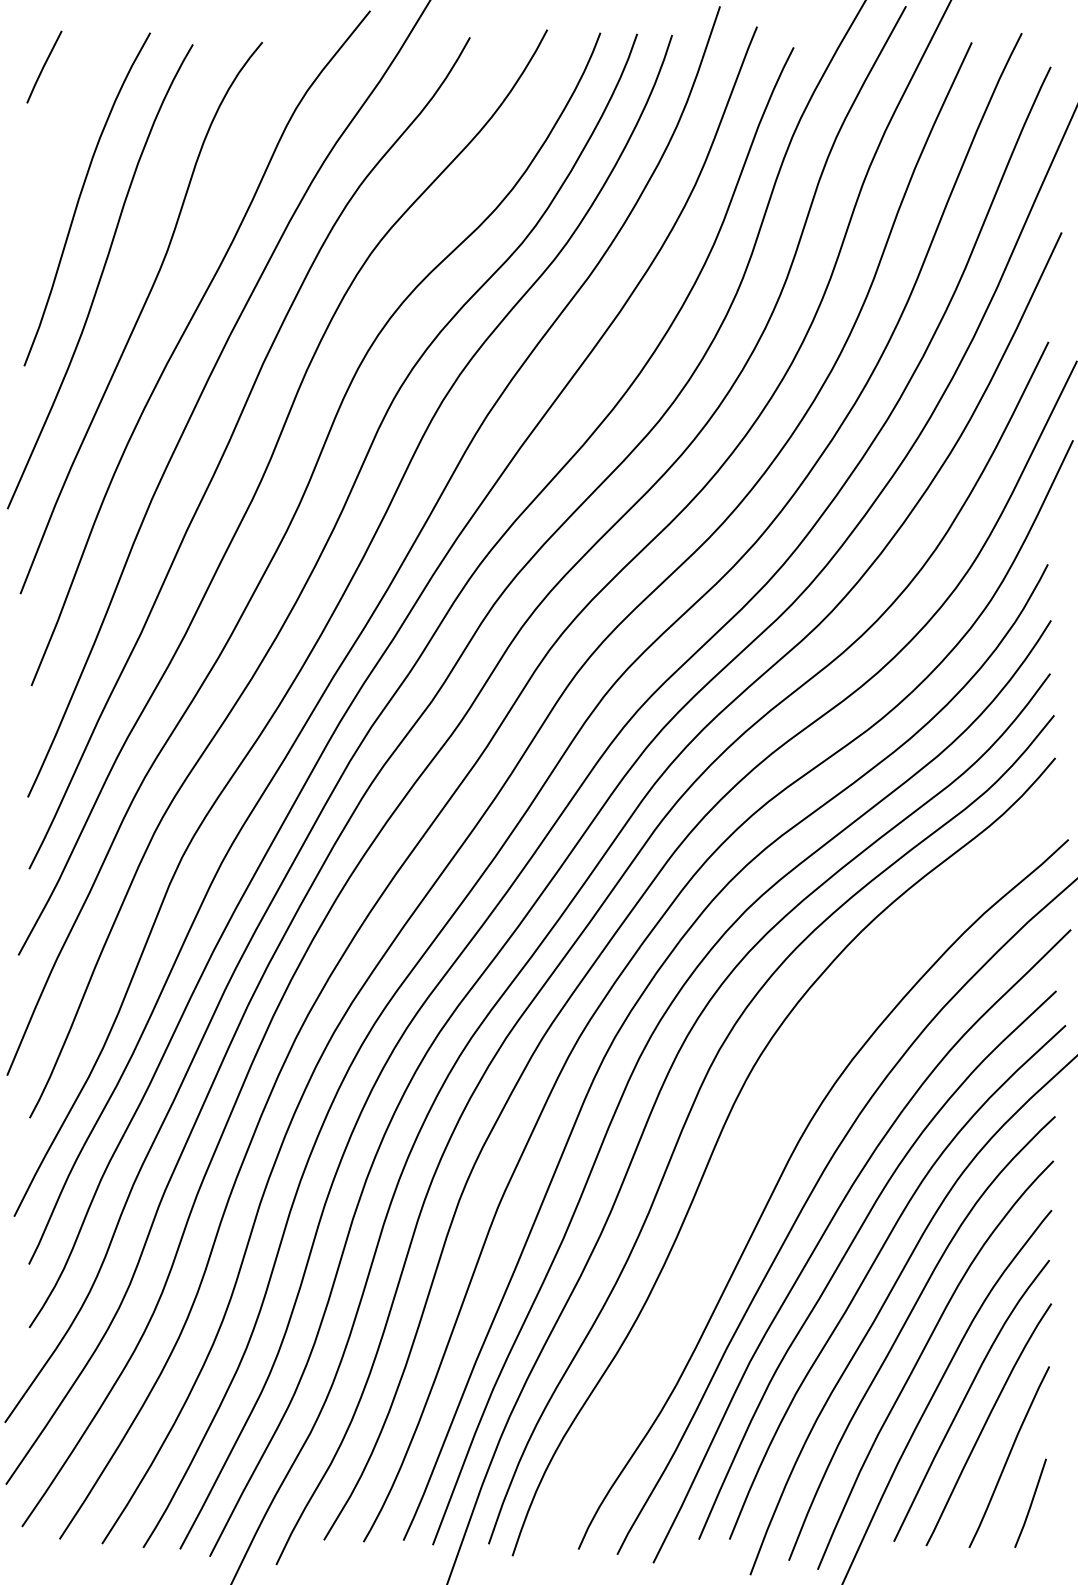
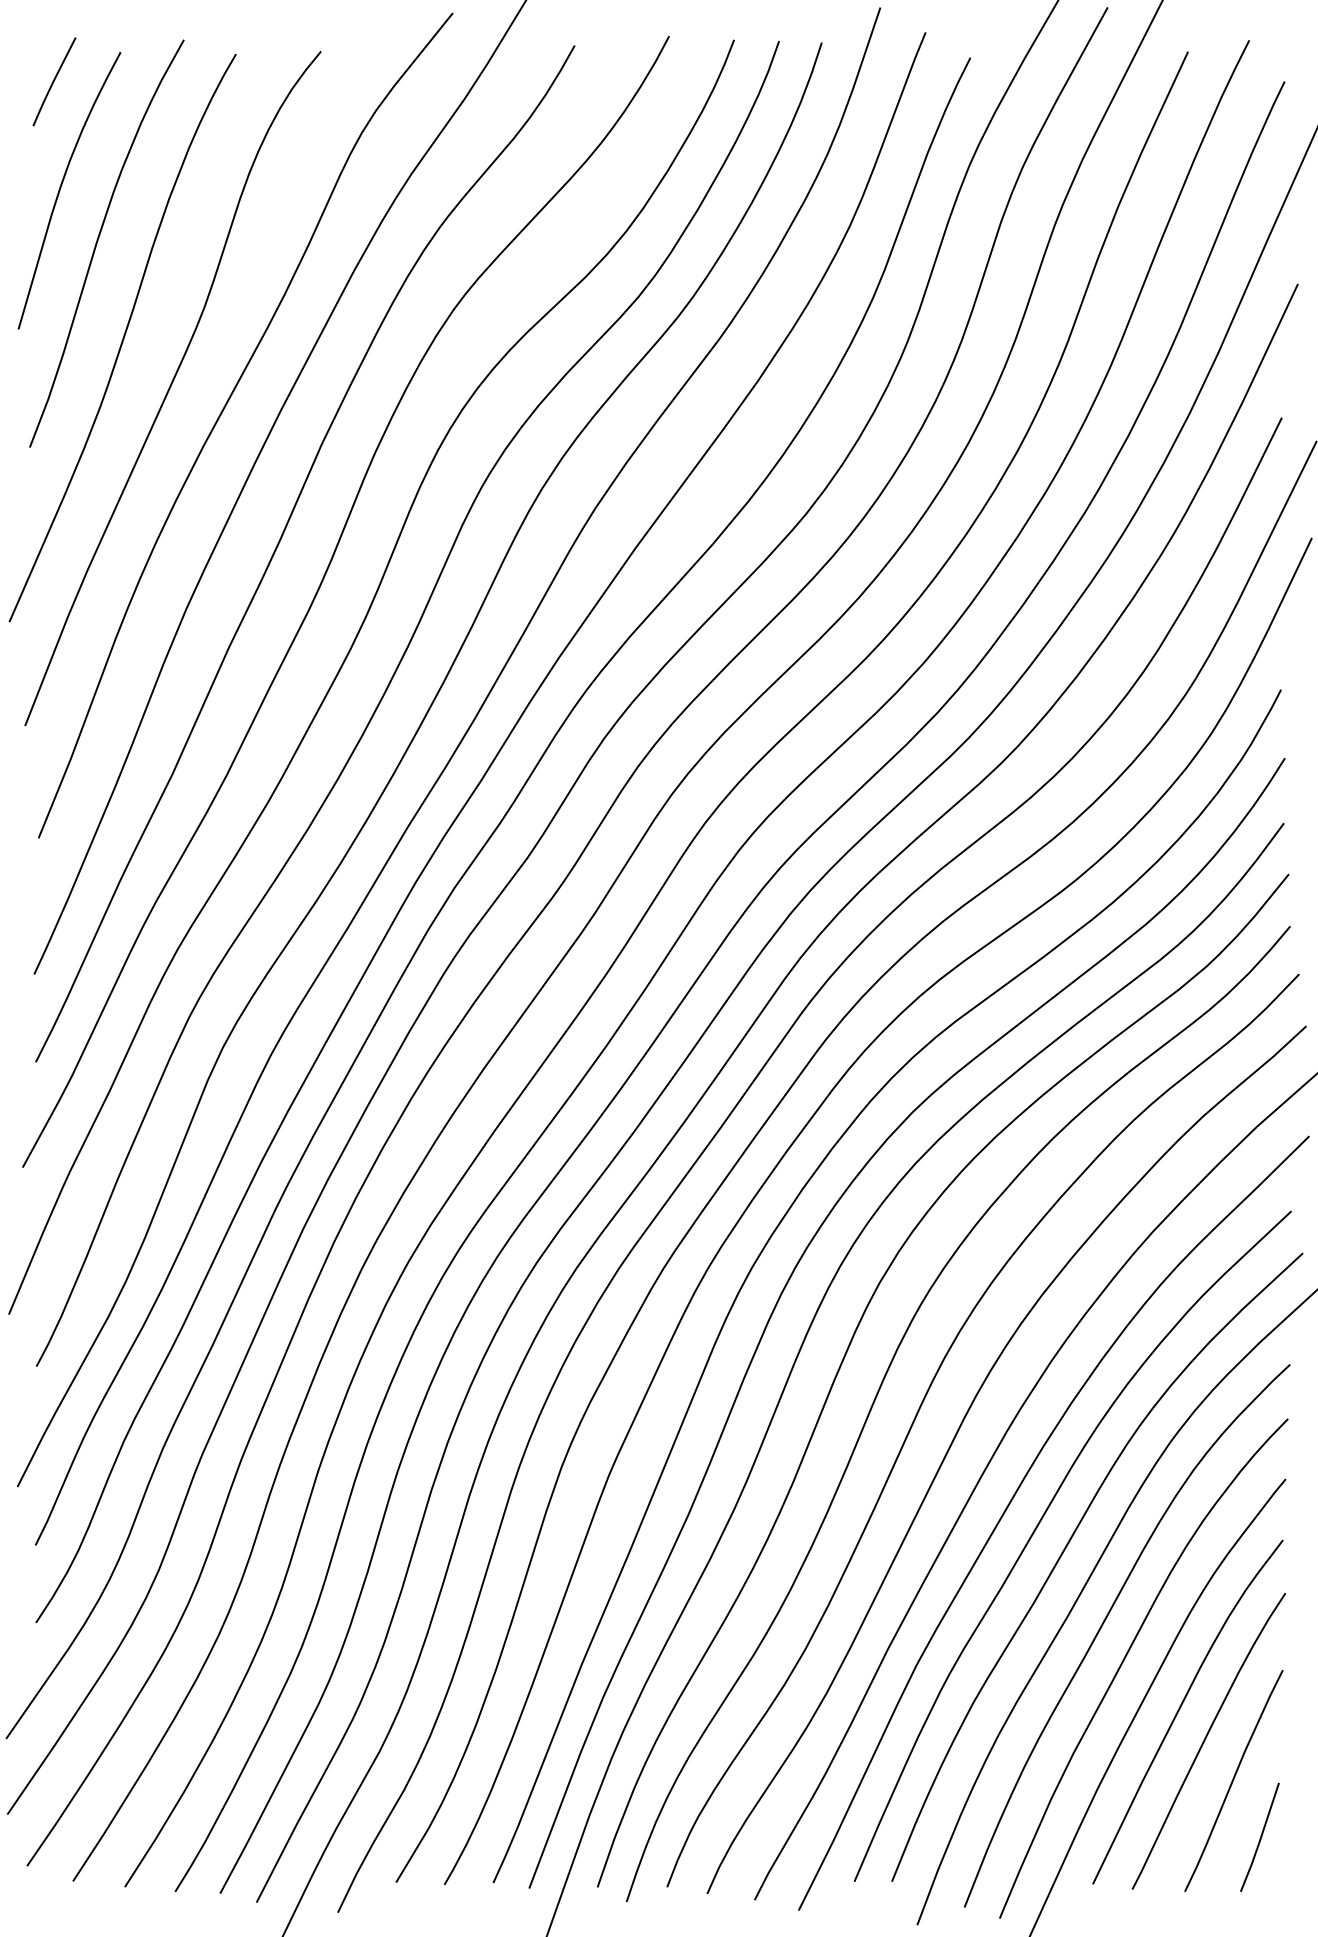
curve: (50, 154) -> (61, 188), added
curve: (756, 1145) -> (924, 1400), added

